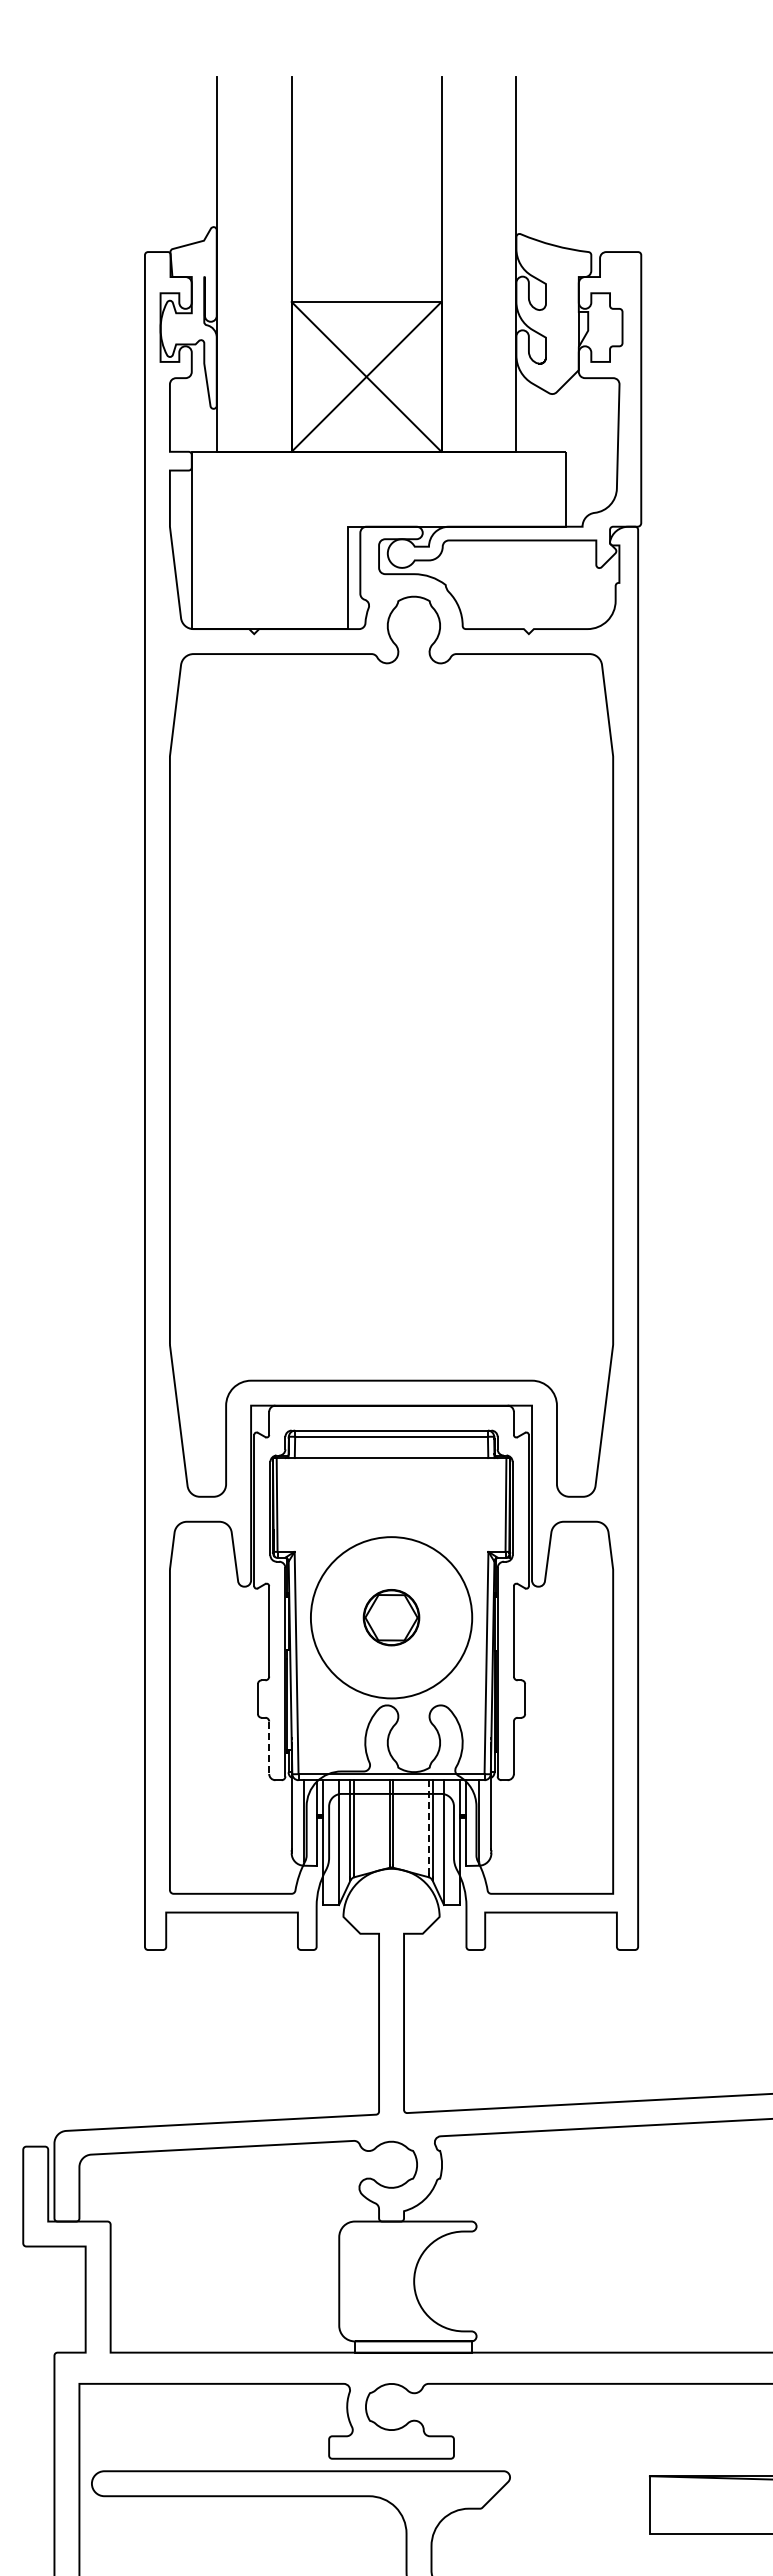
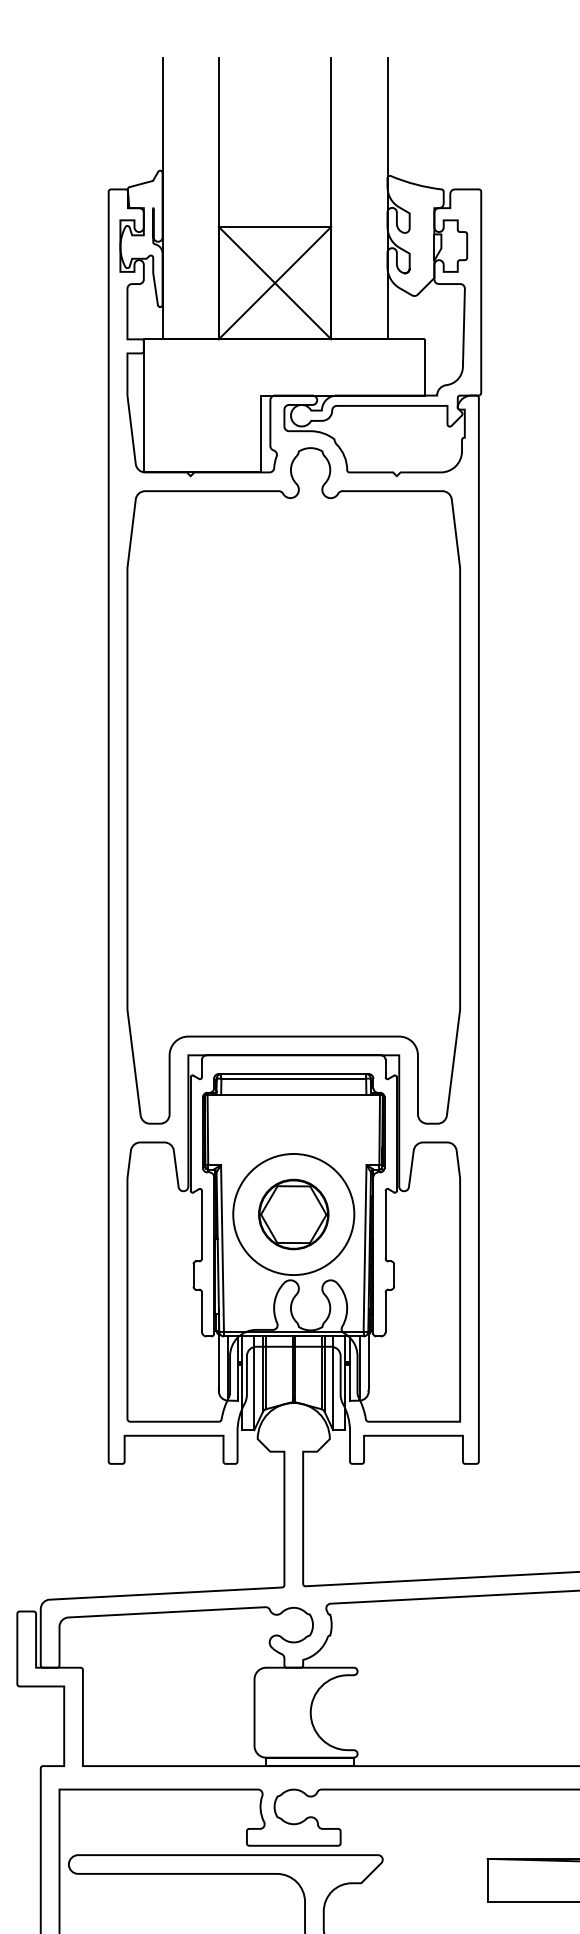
part: (391, 1617) -> (293, 1214), size x1.67
line: (269, 1748) -> (202, 1312), dashed -> solid
line: (428, 1827) -> (321, 1371), dashed -> solid

